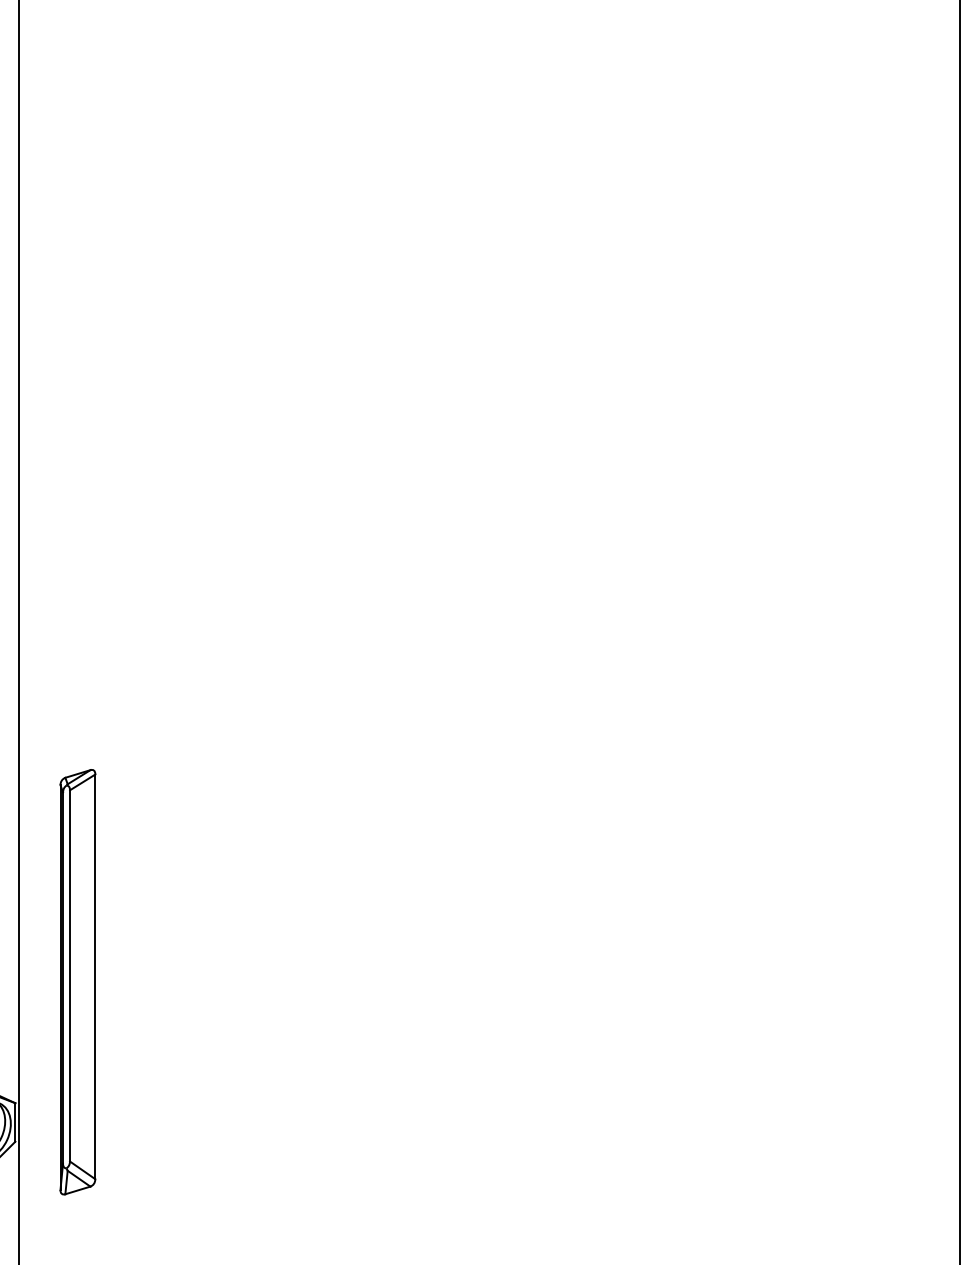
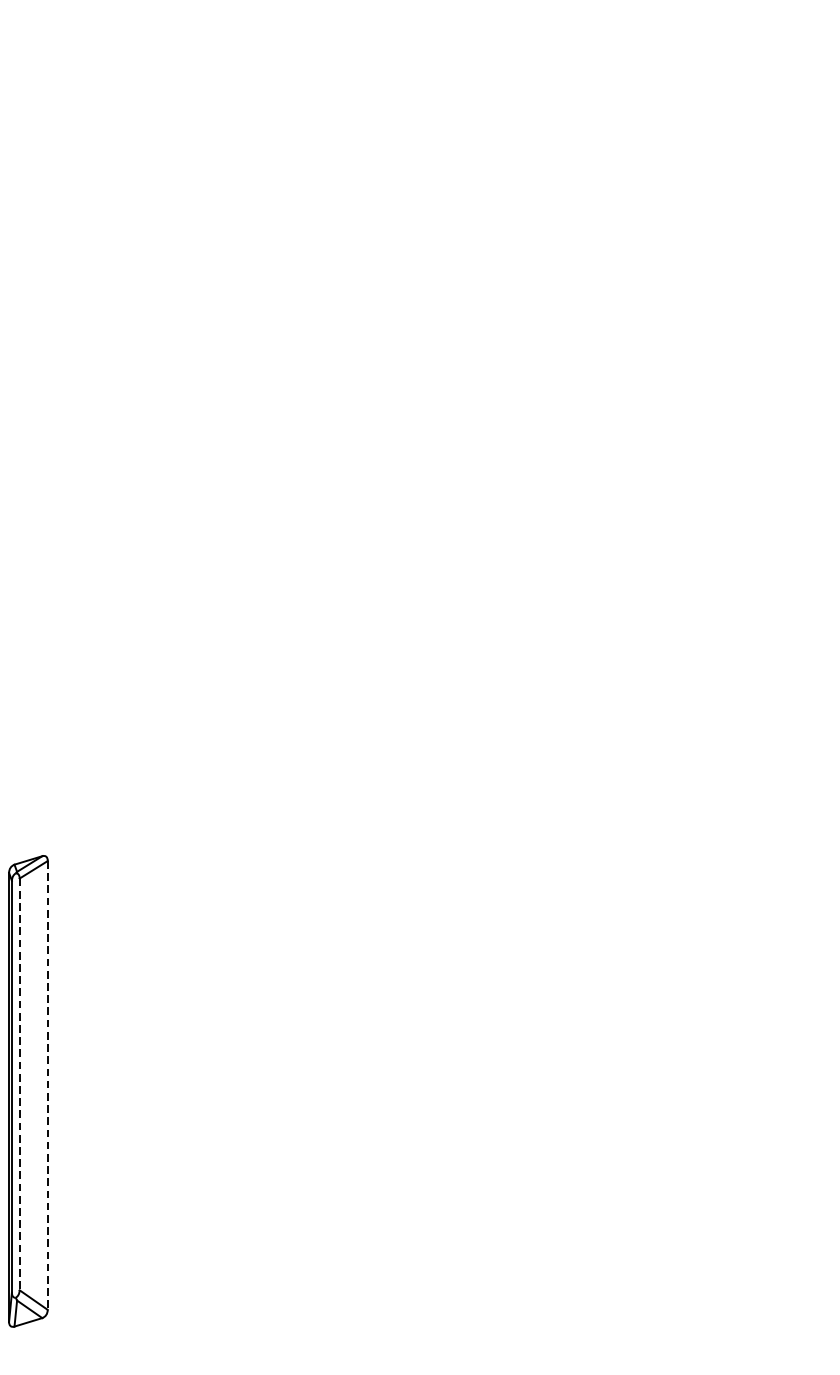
line: (70, 975) -> (20, 1083), solid -> dashed
line: (95, 977) -> (47, 1086), solid -> dashed

